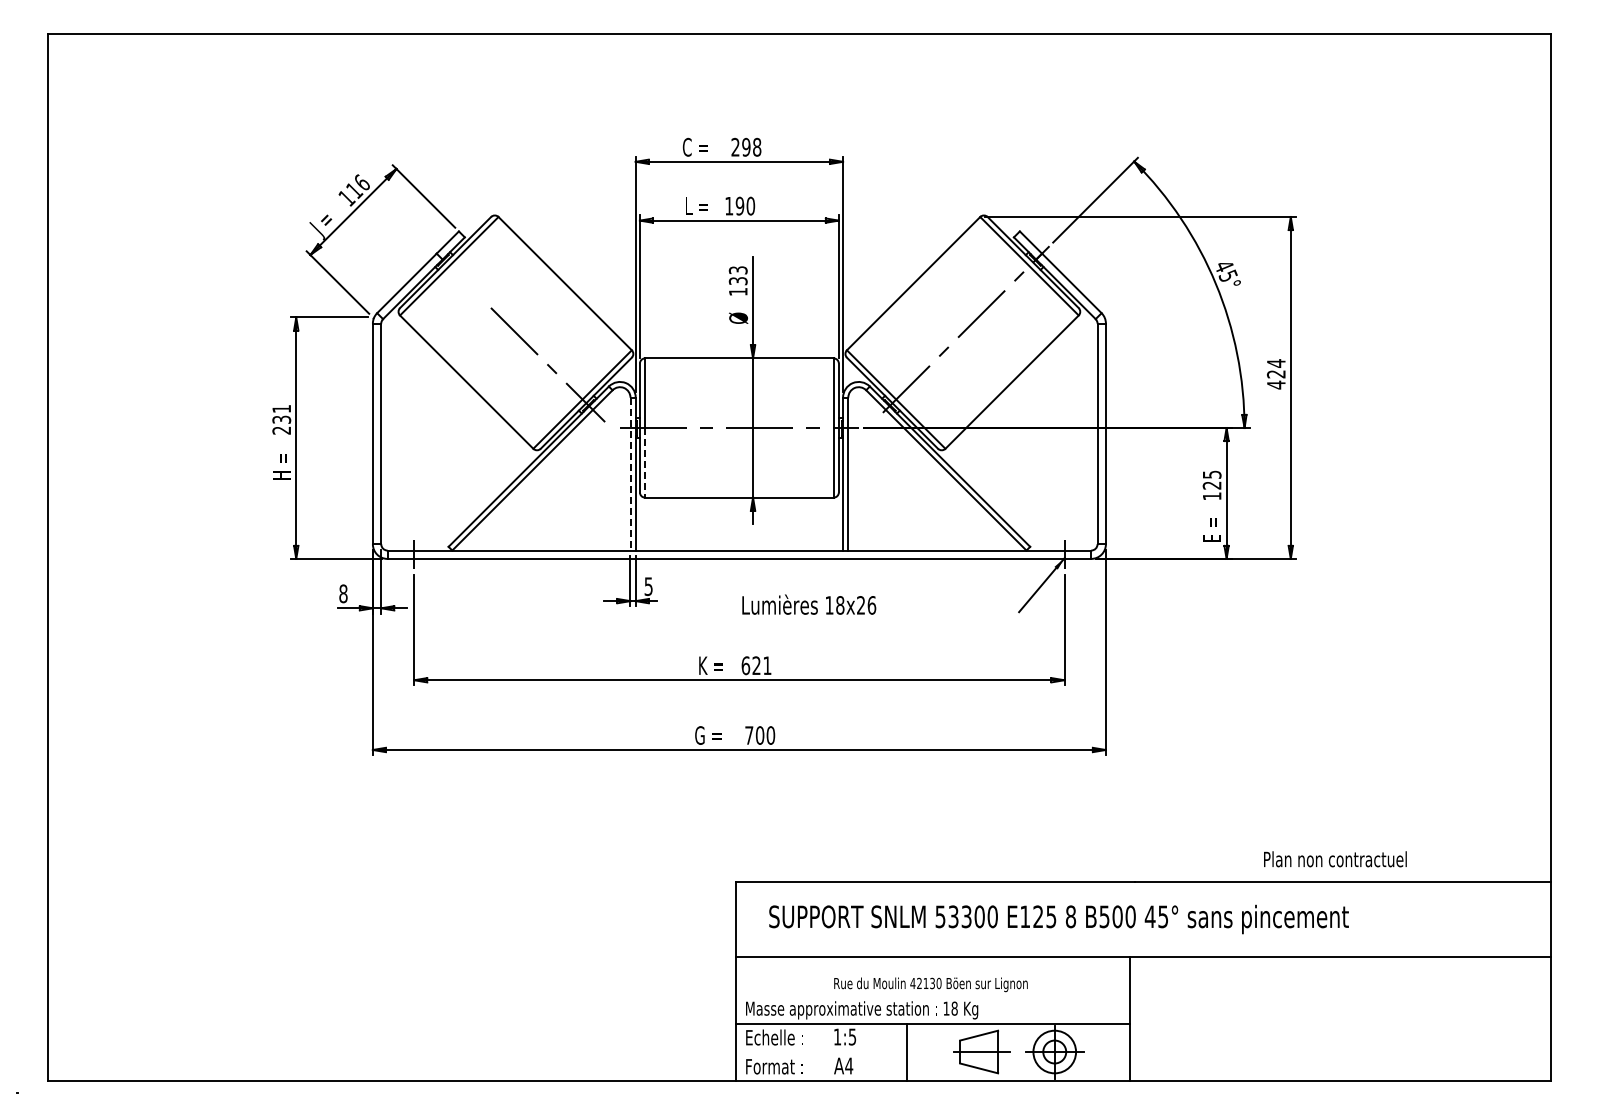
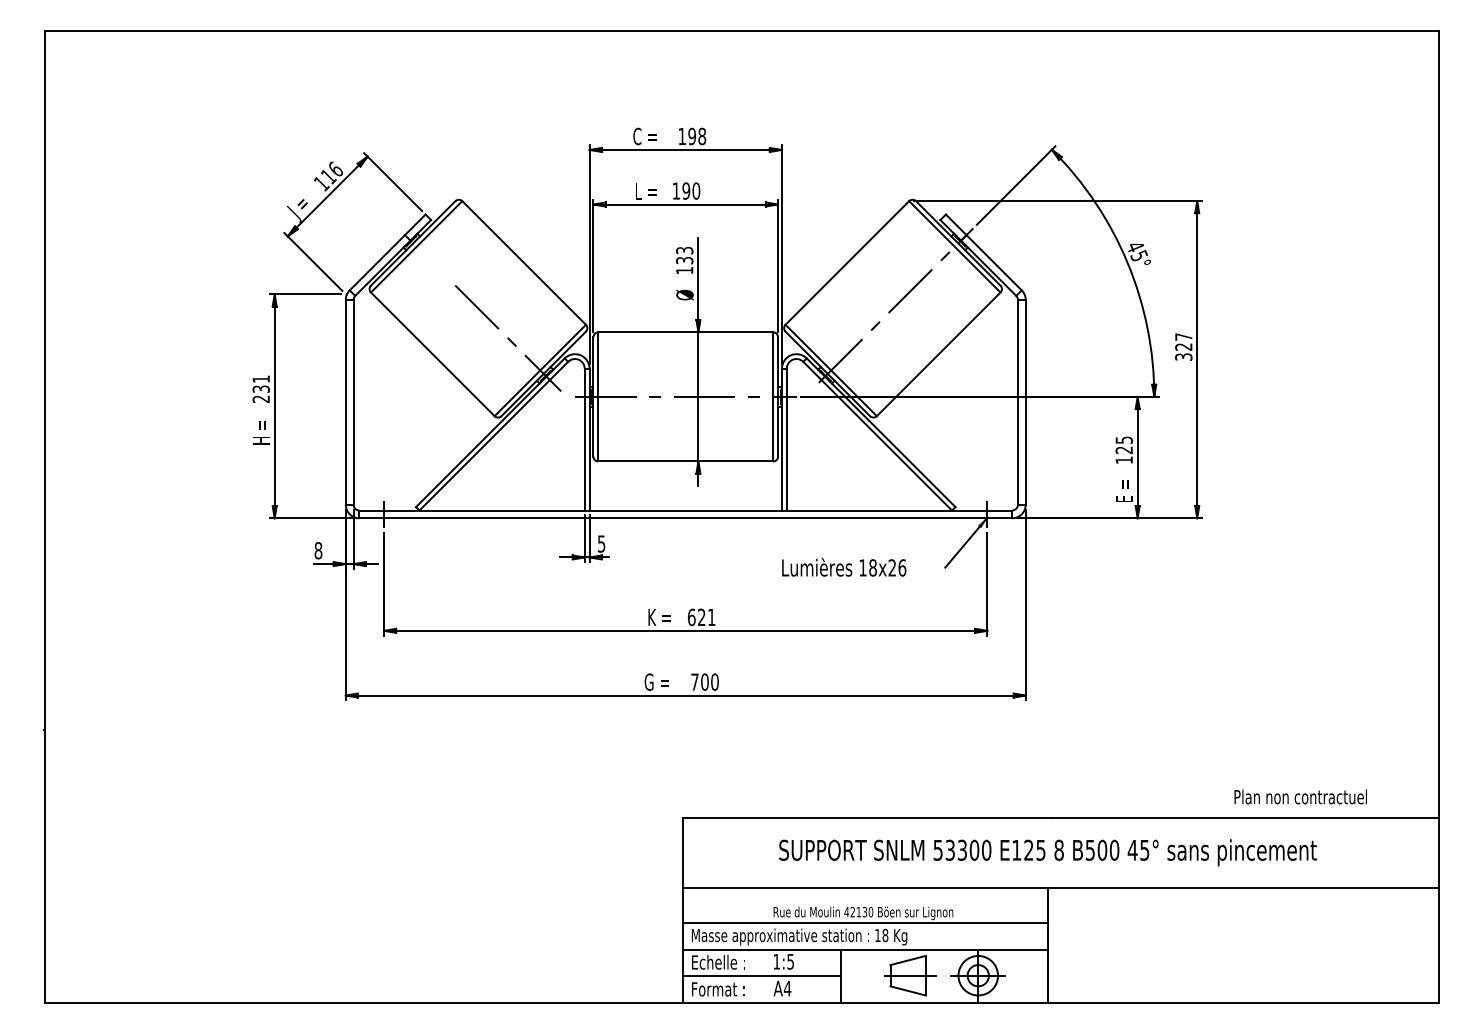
text: (735, 146) -> (682, 135), 298 -> 198
text: (1275, 374) -> (1183, 347), 424 -> 327
line: (645, 462) -> (598, 428), dashed -> solid
line: (630, 474) -> (584, 440), dashed -> solid
text: (809, 604) -> (844, 567), moved
text: (1335, 859) -> (1300, 797), moved
text: (1058, 919) -> (1047, 852), moved
line: (933, 995) -> (865, 923), added
line: (821, 1052) -> (761, 976), added

